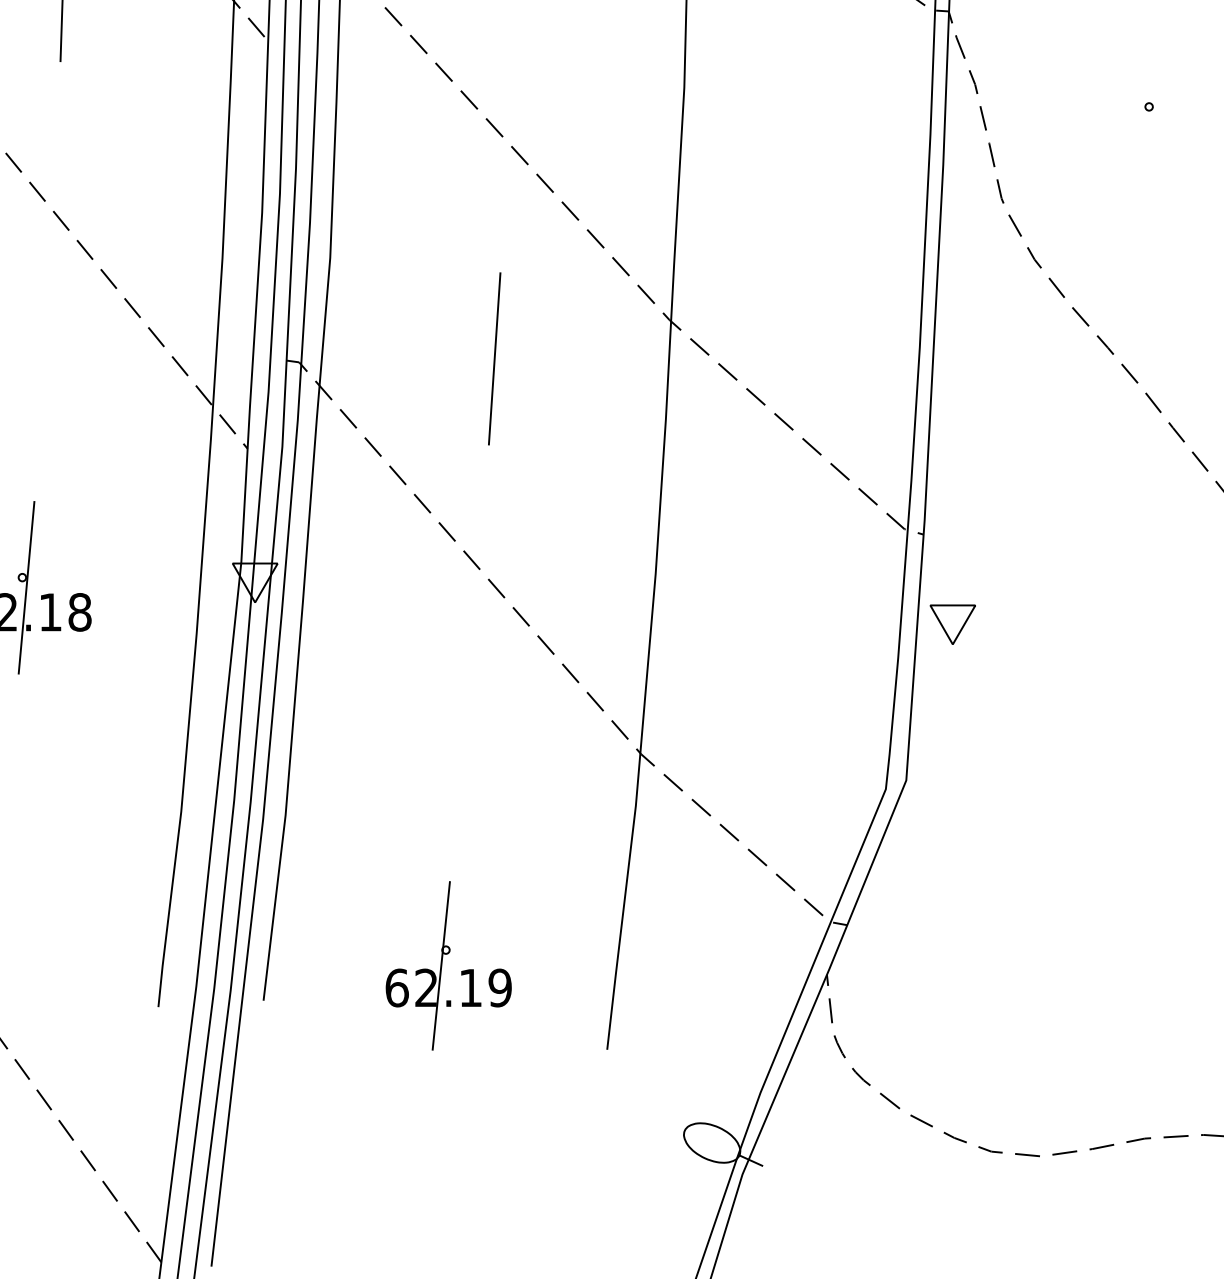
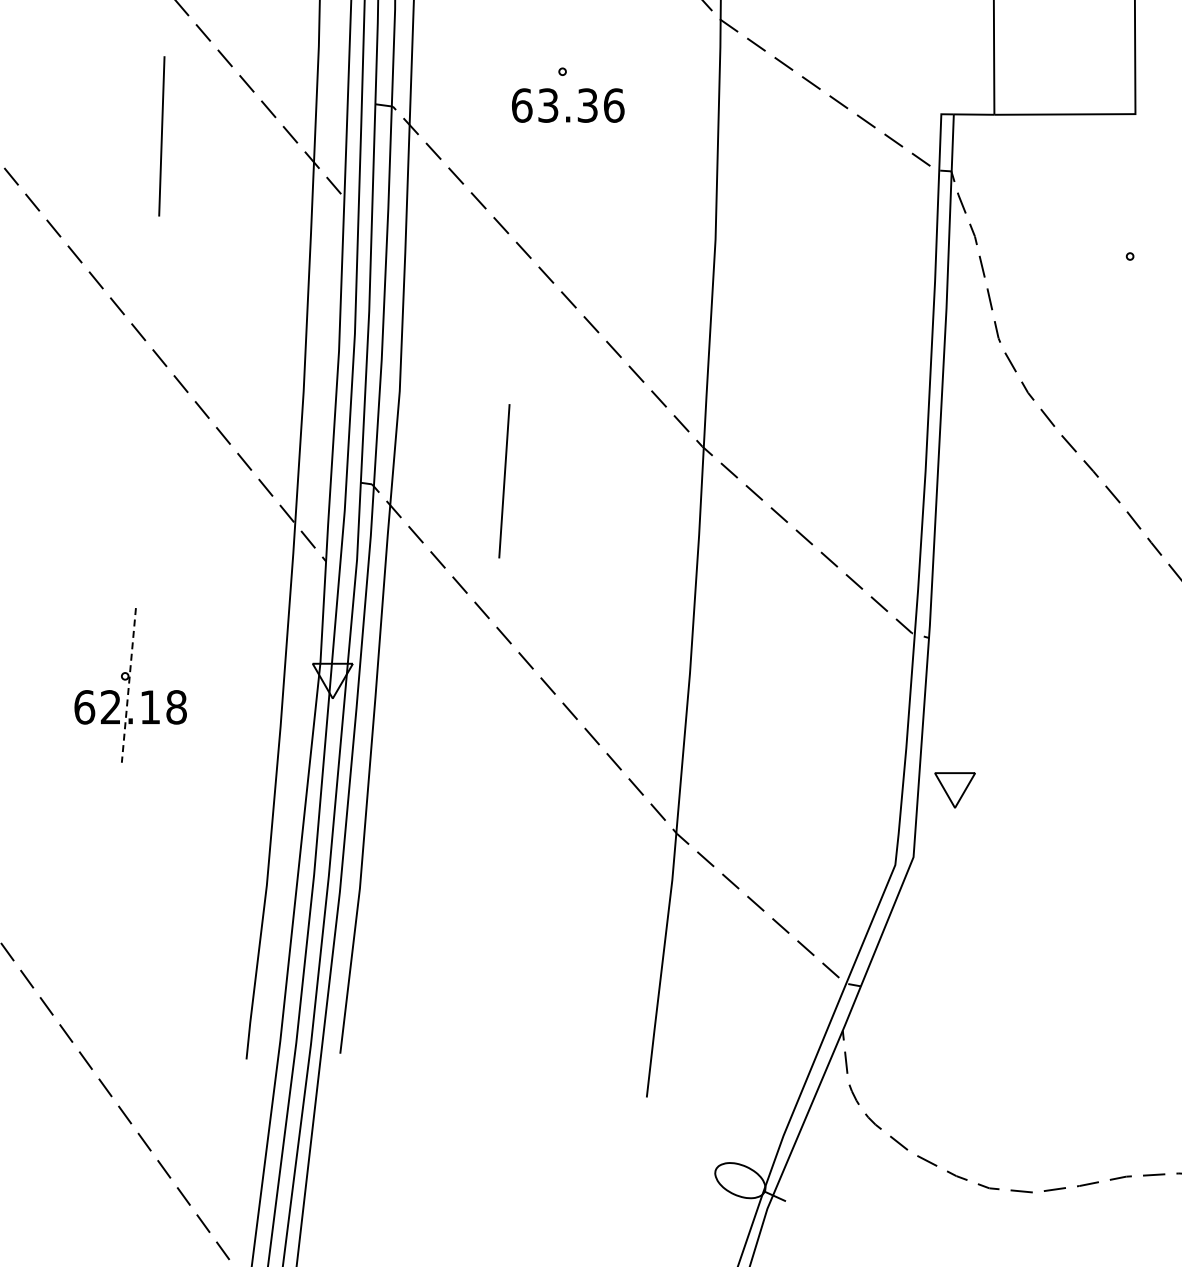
line: (494, 359) -> (504, 481), moved
line: (26, 587) -> (128, 685), solid -> dashed
part: (952, 624) -> (954, 790), moved
part: (448, 965) -> (505, 1022), removed

